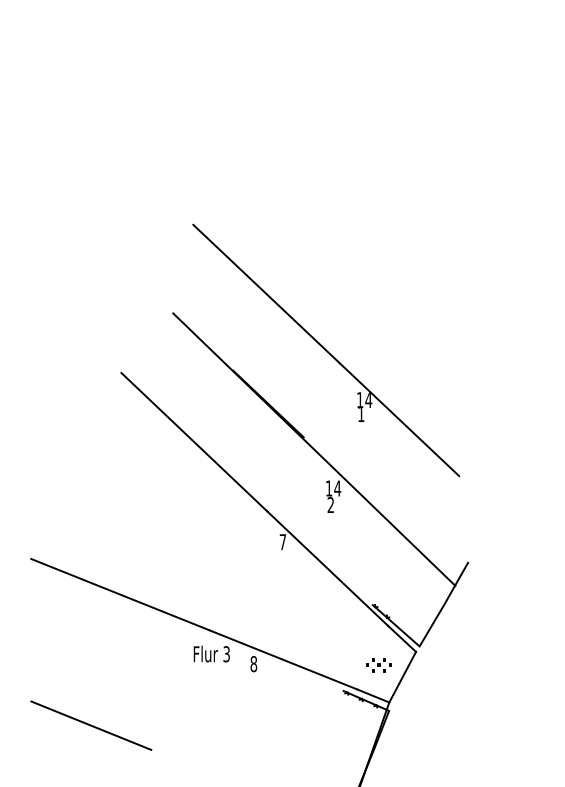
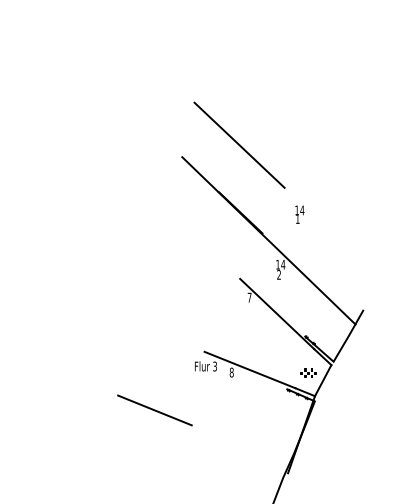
line: (398, 419) -> (320, 222), removed
line: (194, 440) -> (195, 235), removed
line: (119, 593) -> (149, 329), removed
line: (90, 725) -> (154, 410), moved

